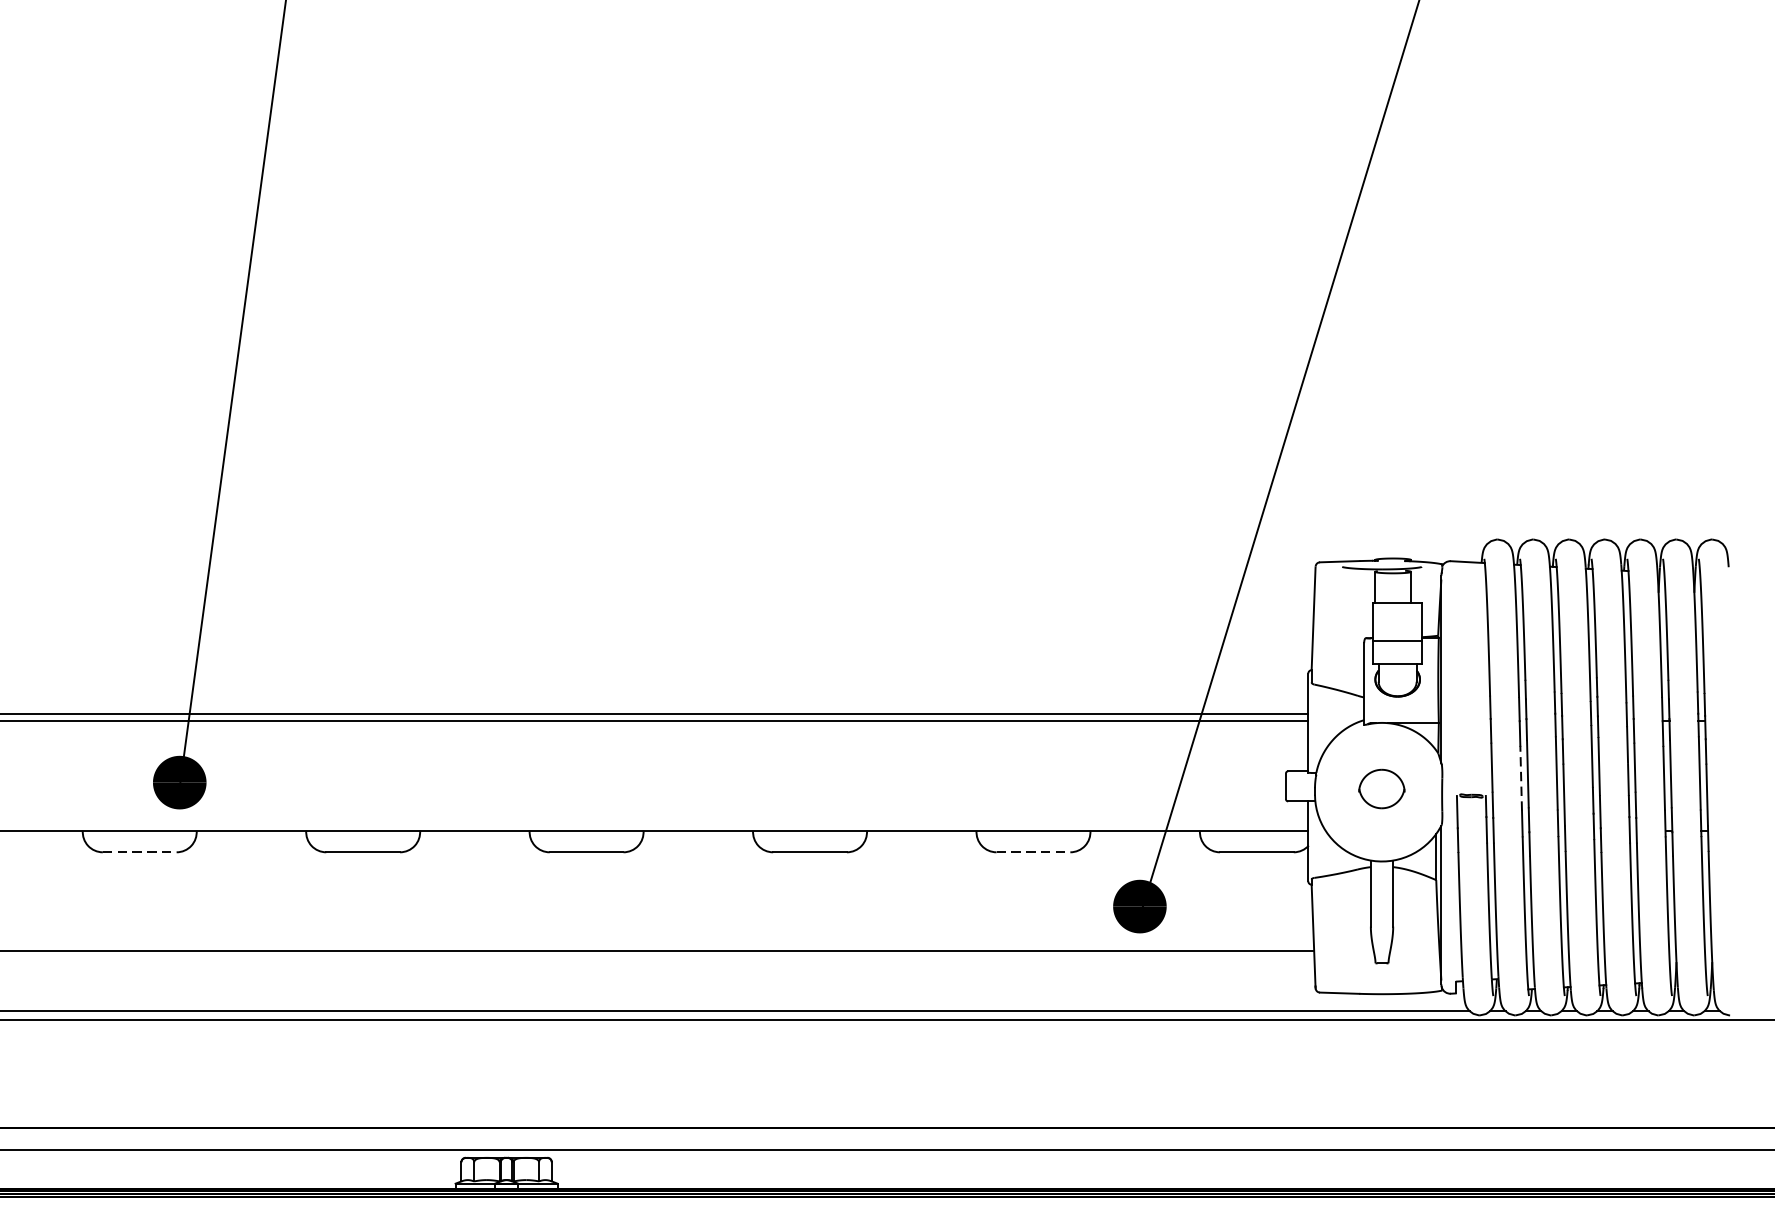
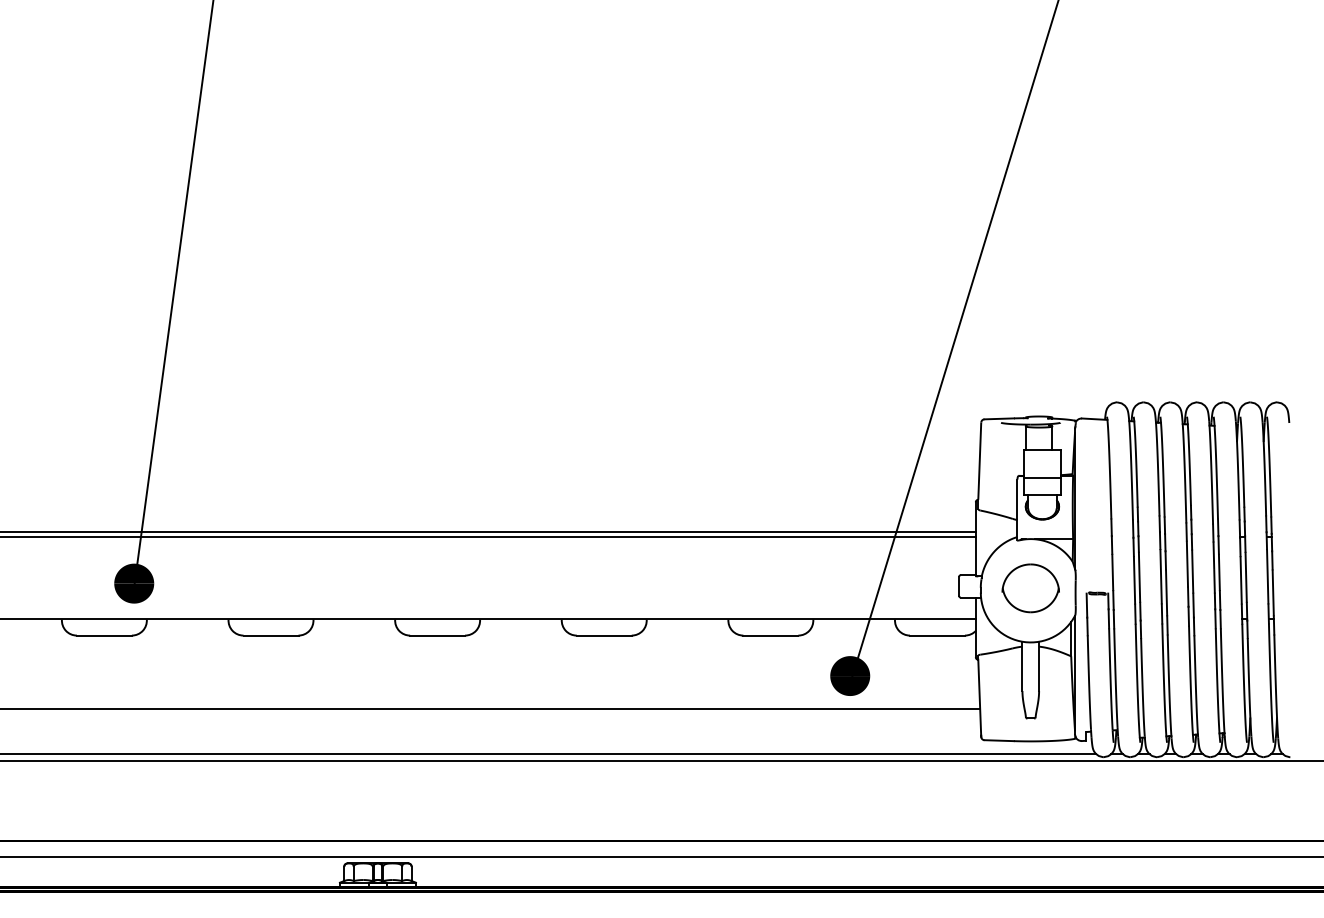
line: (1521, 778) -> (1134, 580), dashed -> solid
part: (1381, 789) -> (1030, 588), size x1.67
line: (139, 852) -> (104, 635), dashed -> solid
line: (1034, 852) -> (771, 635), dashed -> solid

